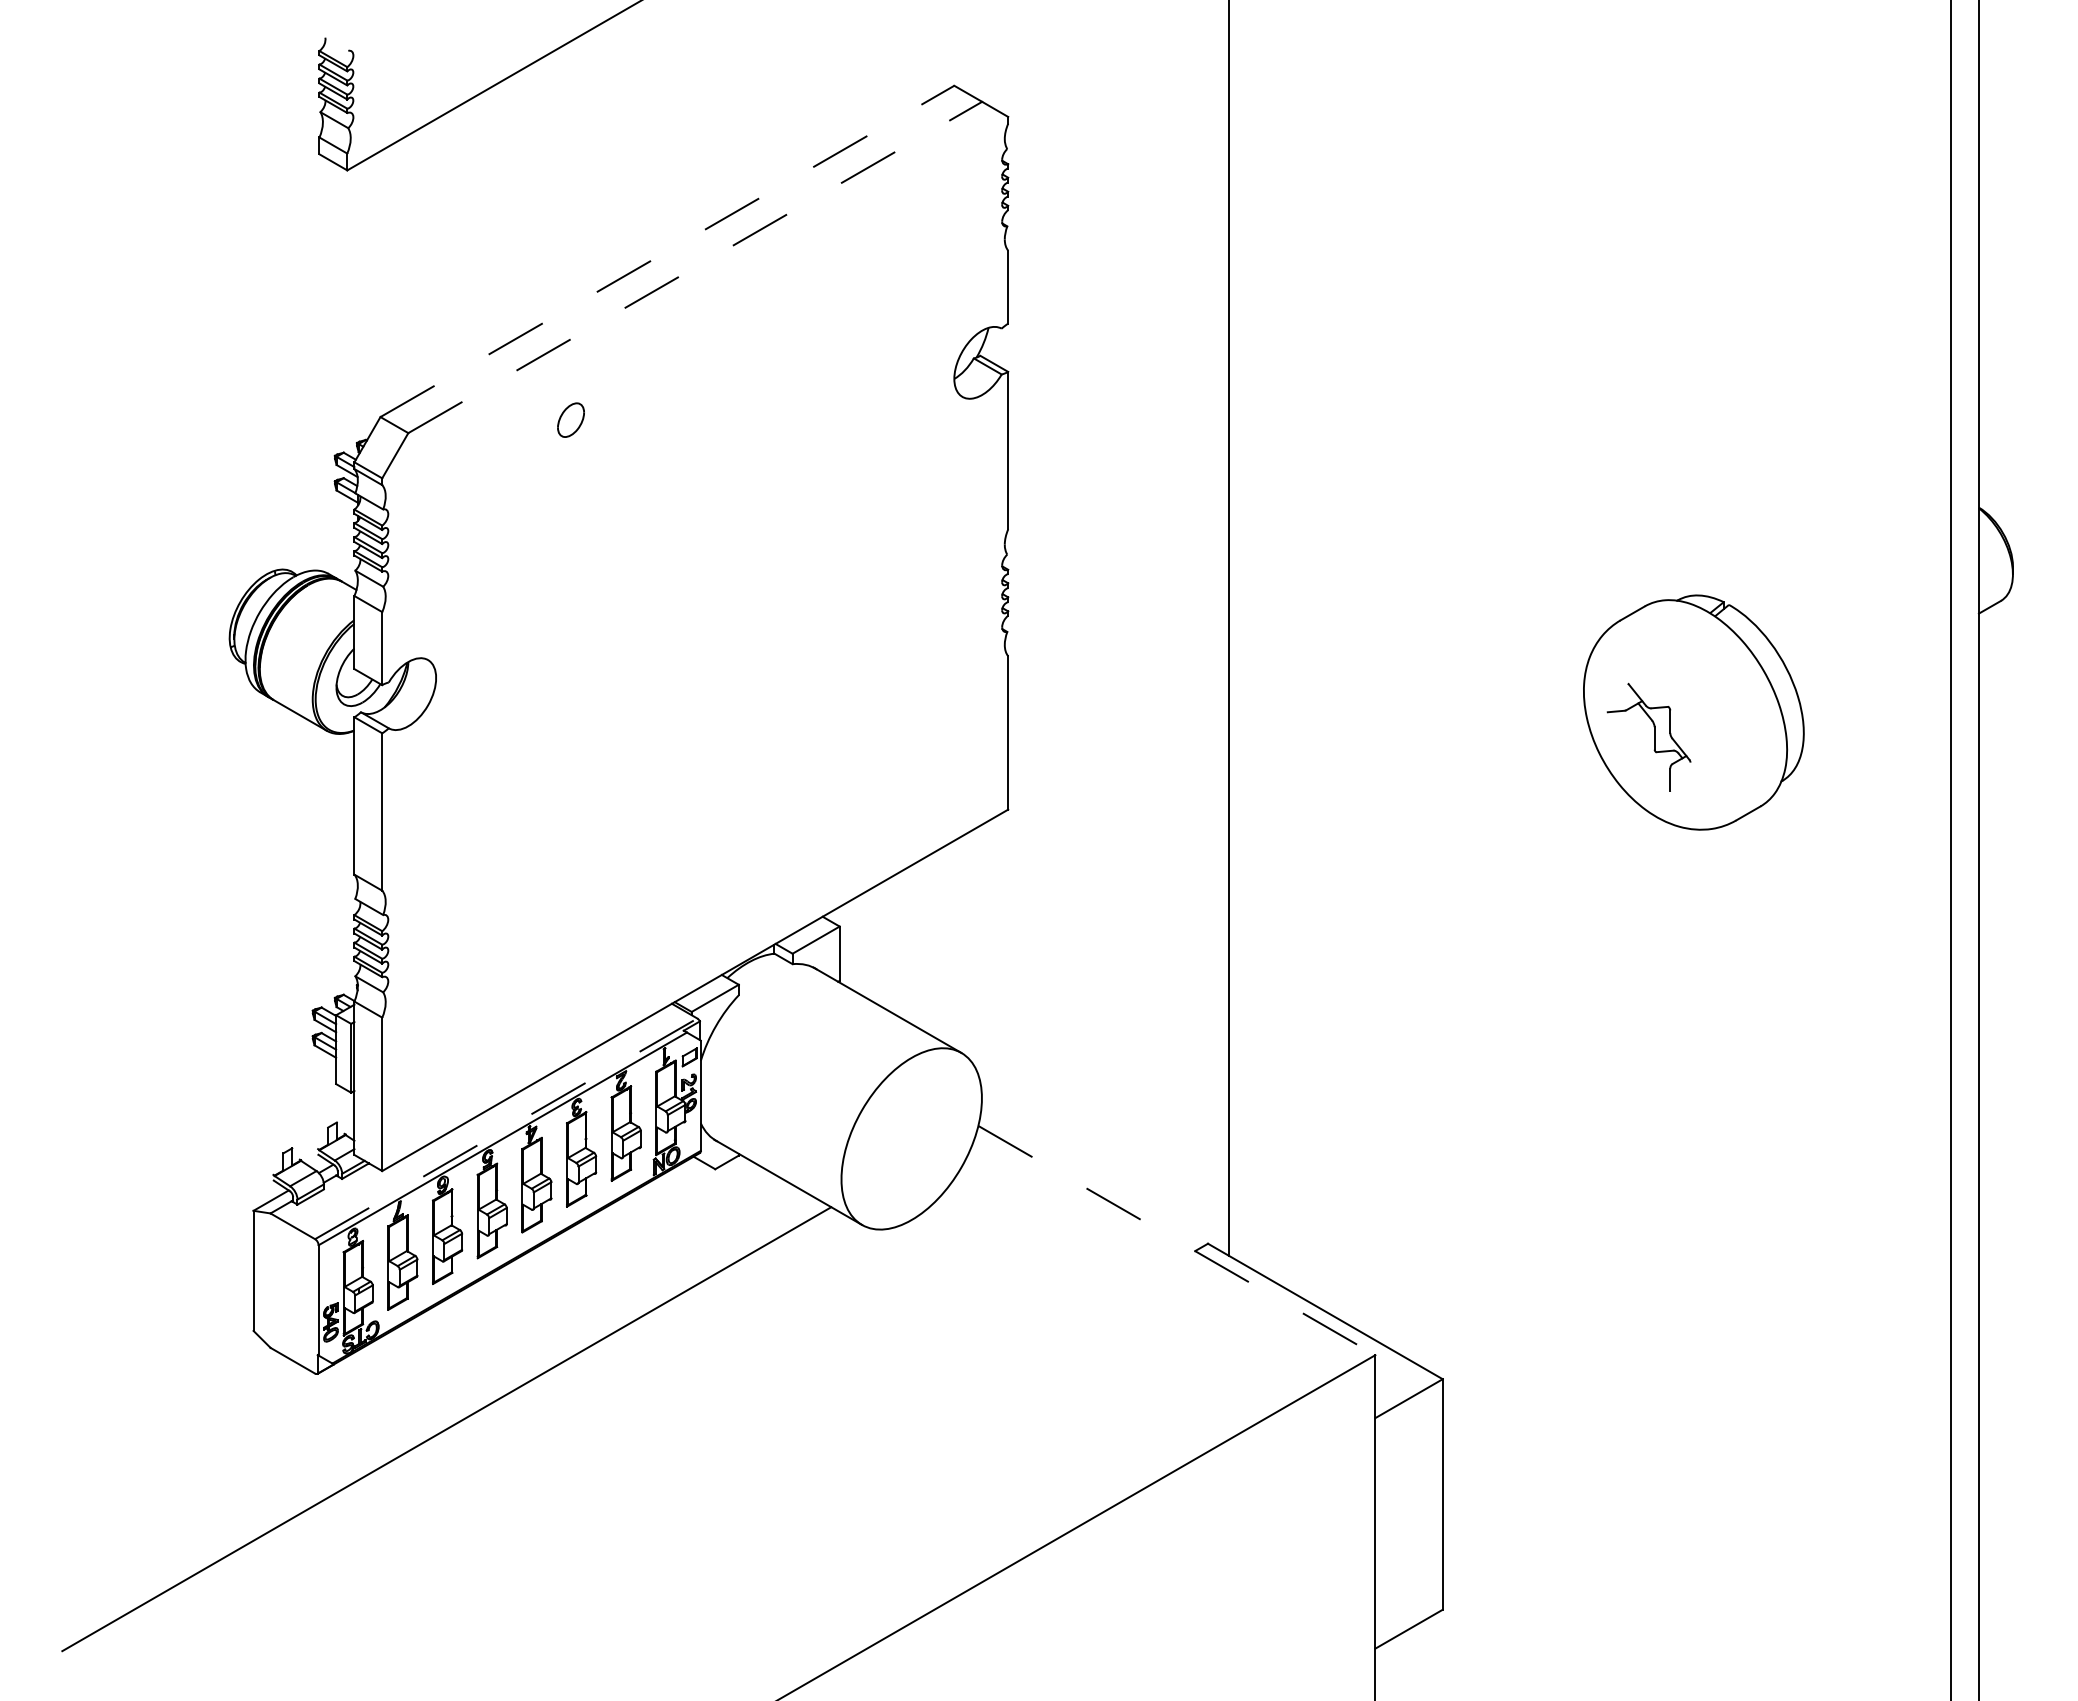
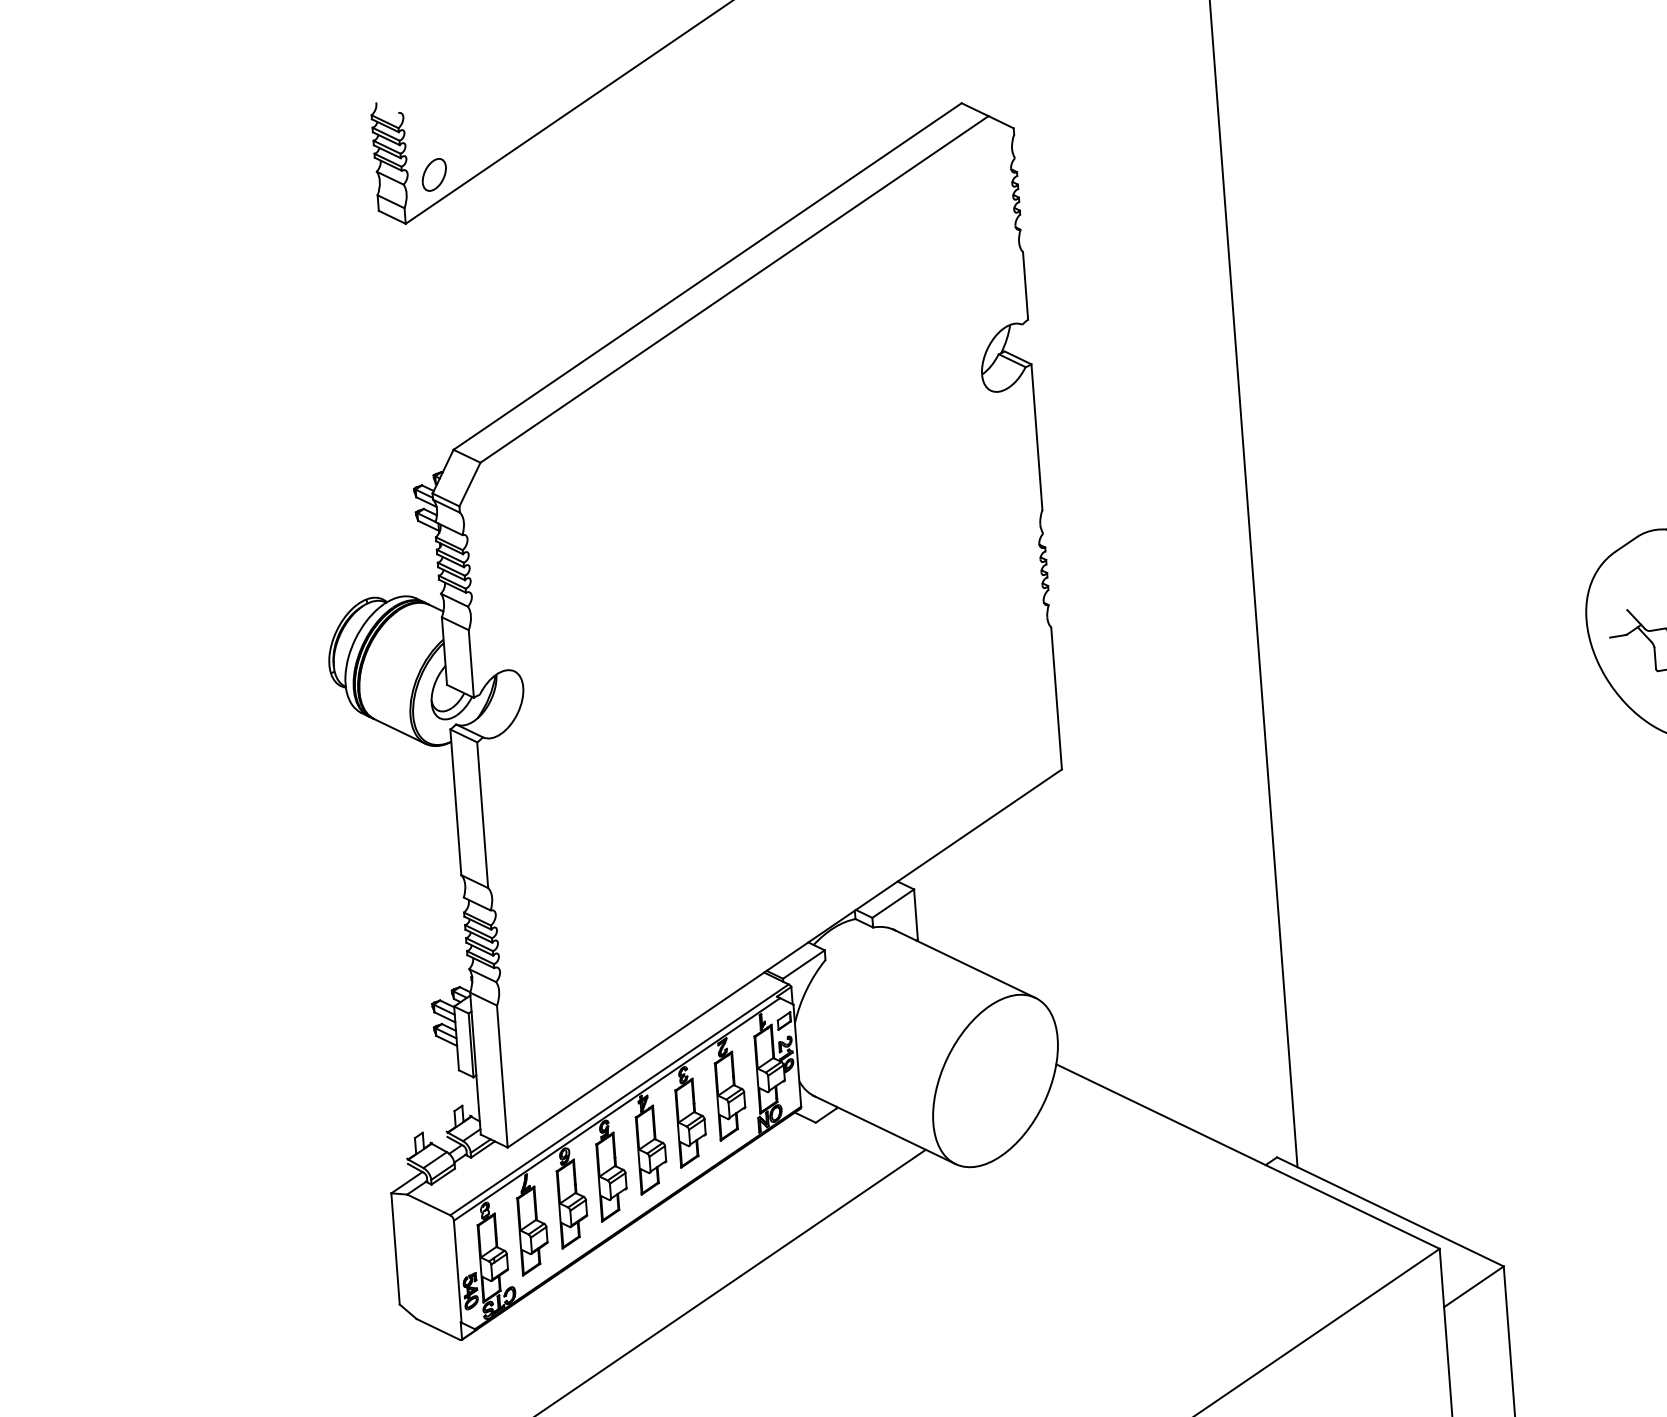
line: (667, 251) -> (707, 276), dashed -> solid
line: (695, 267) -> (734, 289), dashed -> solid
part: (570, 419) -> (433, 174), moved
line: (506, 1128) -> (619, 1099), dashed -> solid
line: (1177, 1240) -> (1248, 1156), dashed -> solid

